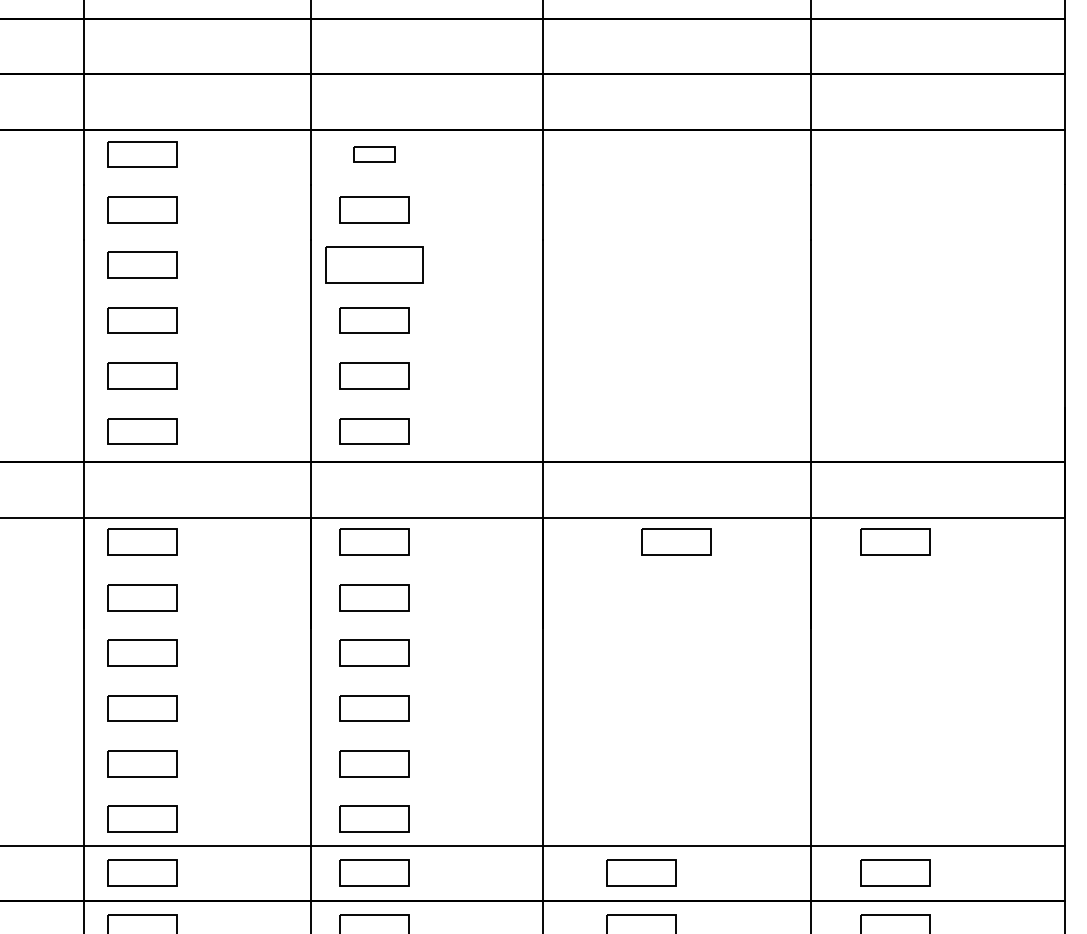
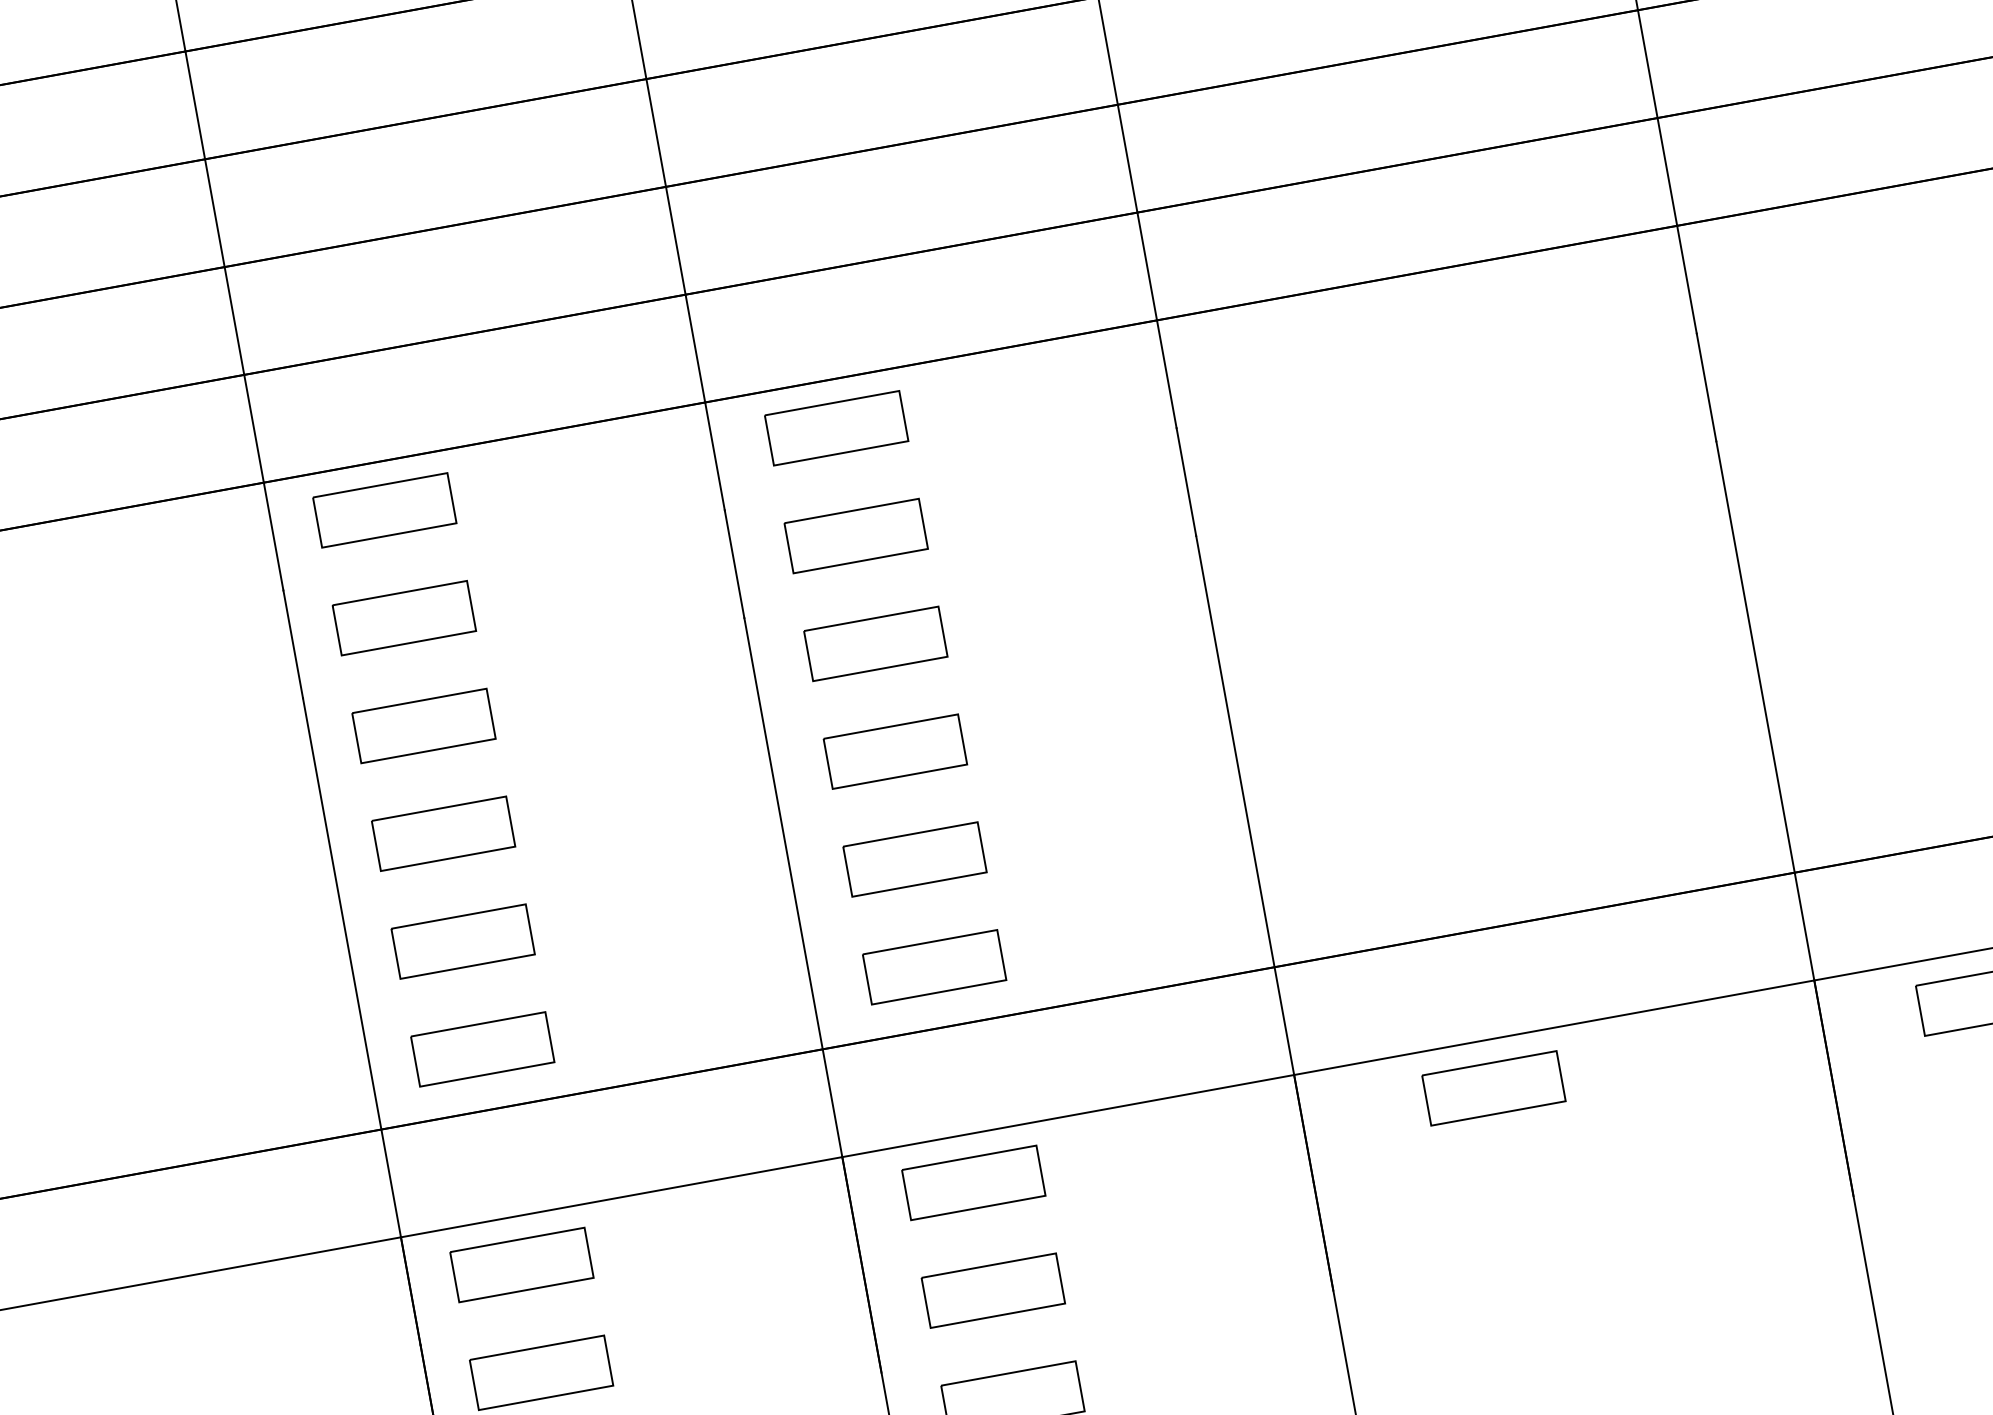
part: (374, 154) -> (837, 428), size x1.67
part: (374, 264) -> (875, 642), size x0.71
part: (676, 541) -> (1493, 1086), moved

